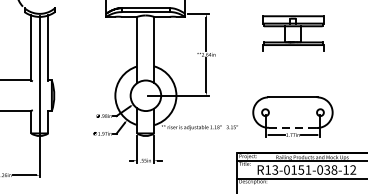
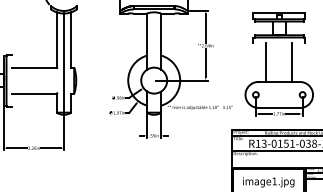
line: (277, 74) -> (266, 62), added
line: (308, 74) -> (292, 62), added
line: (293, 127) -> (279, 107), dashed -> solid

